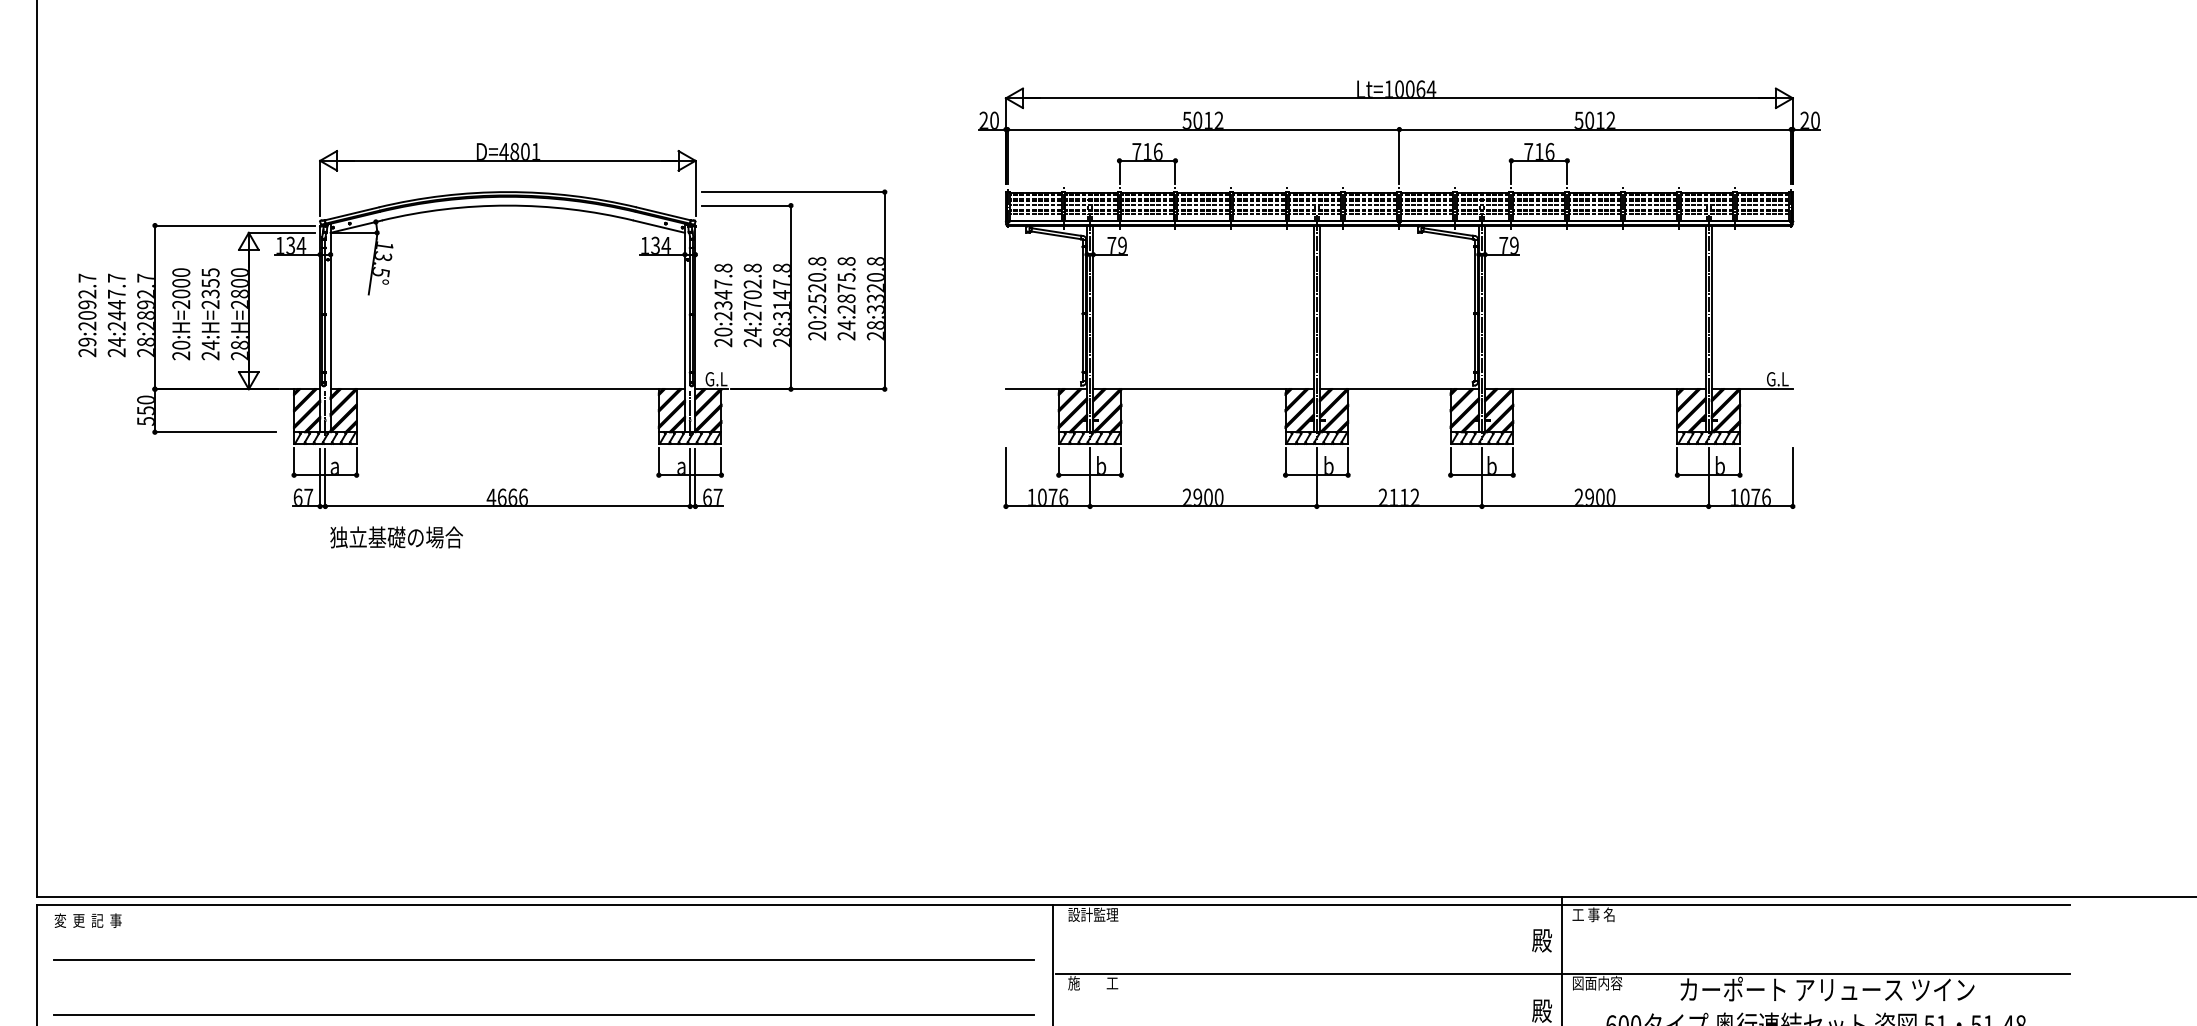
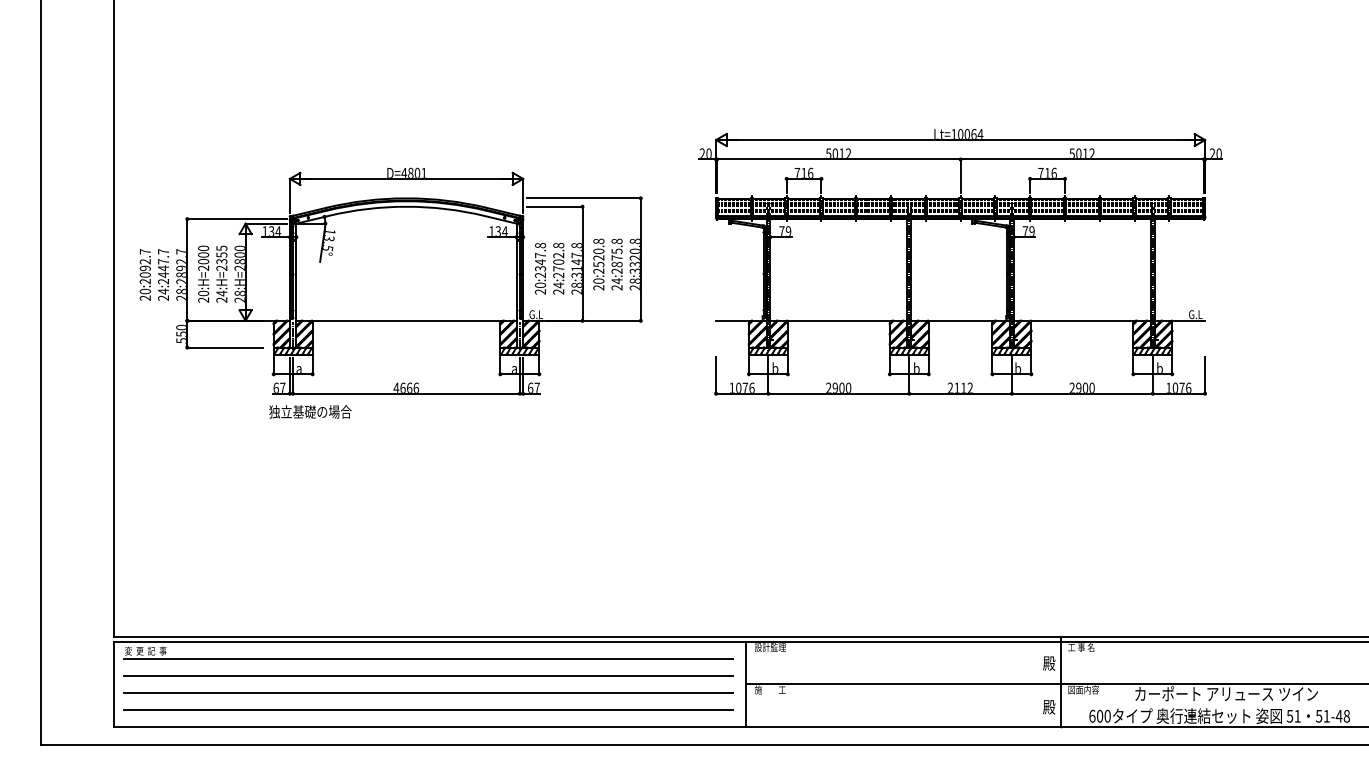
text: (87, 342) -> (145, 291), 29:2092.7 -> 20:2092.7
text: (396, 536) -> (310, 411), moved
line: (543, 932) -> (428, 658), added
line: (543, 987) -> (428, 692), added

